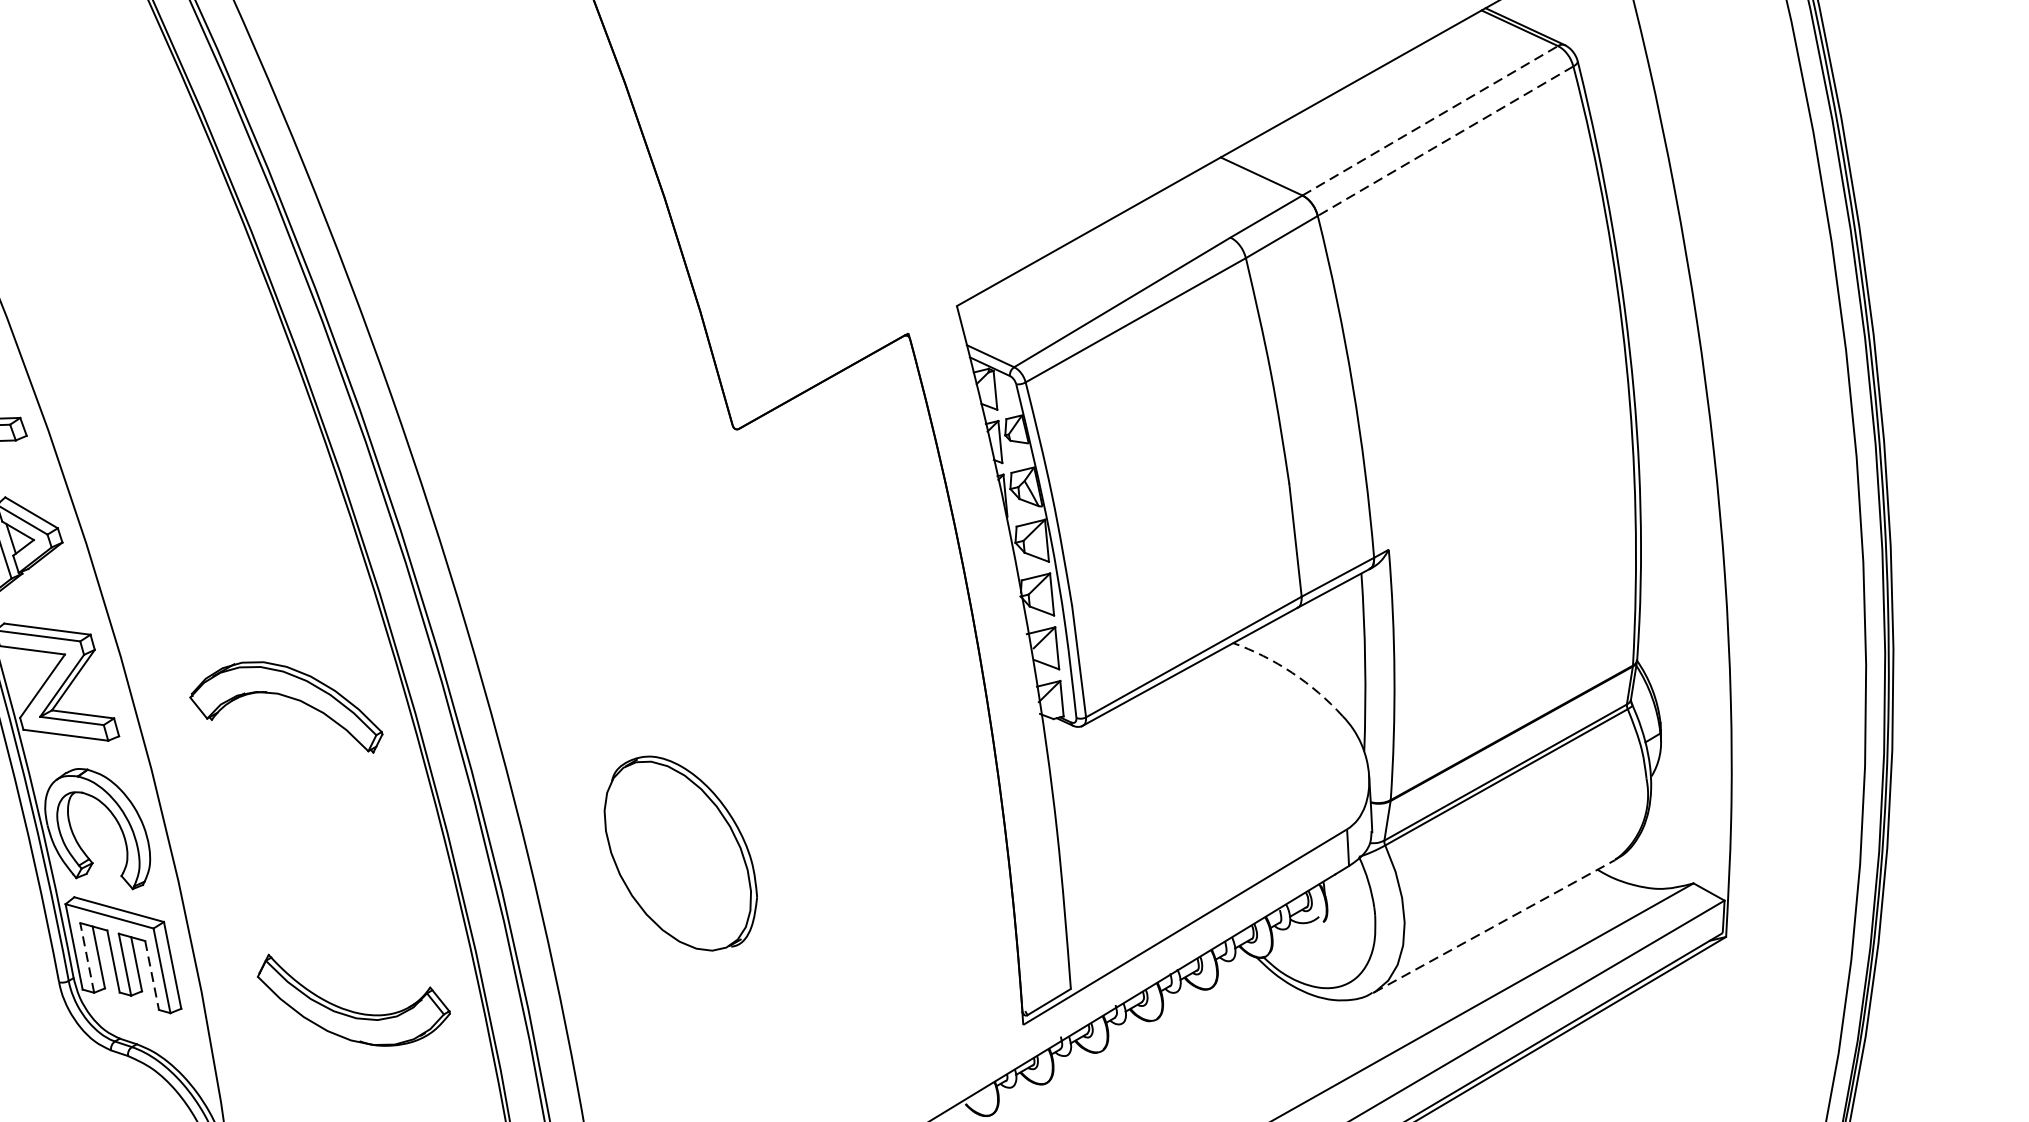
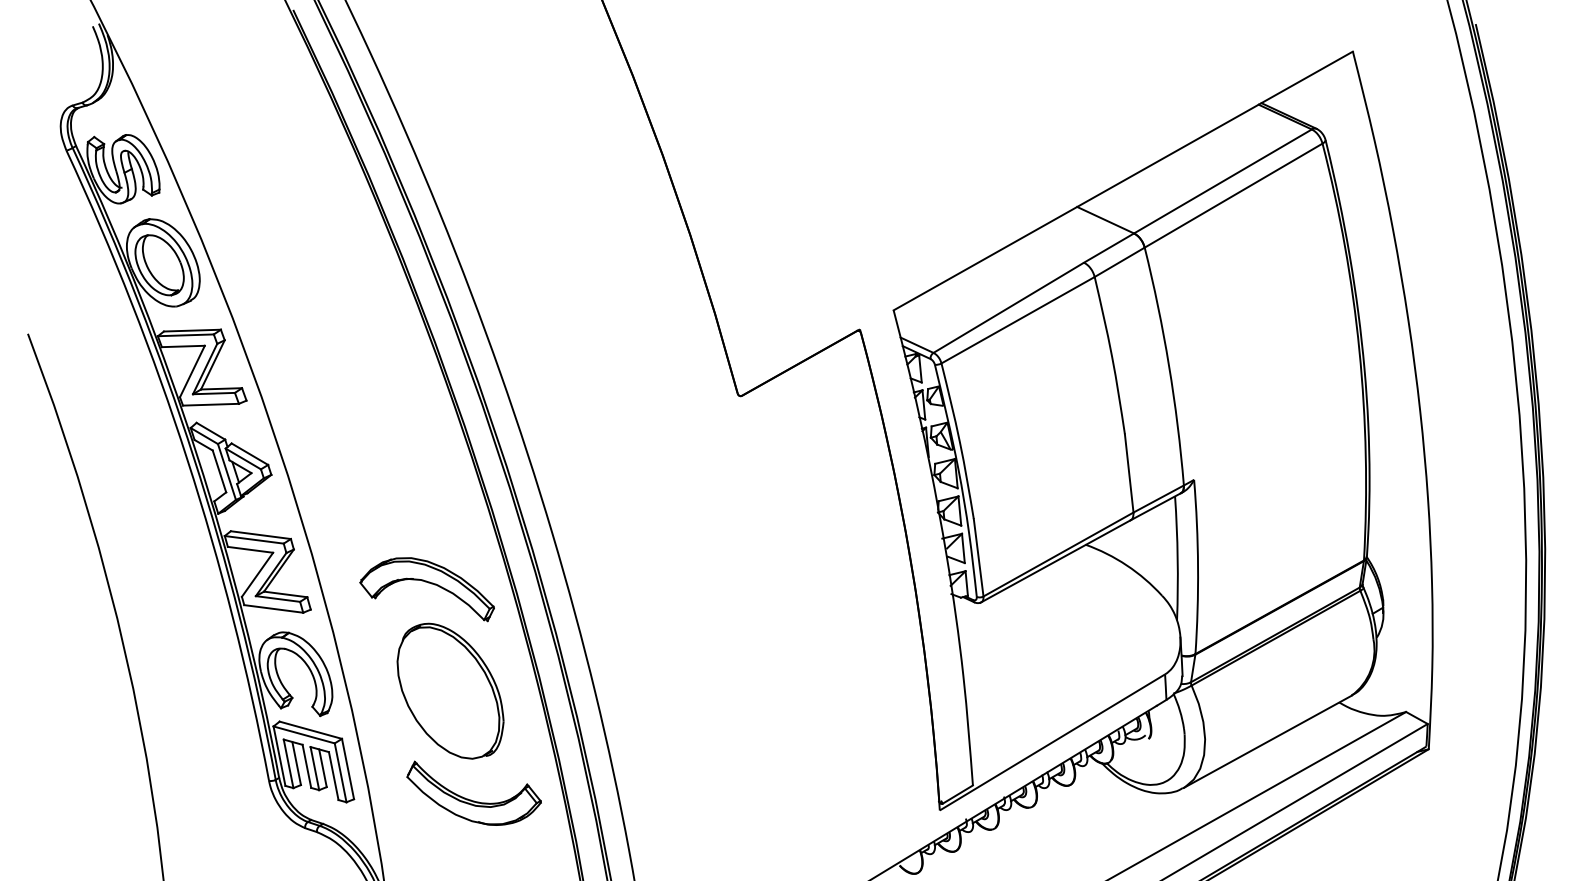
line: (1429, 120) -> (1222, 181), dashed -> solid
line: (1445, 140) -> (1233, 195), dashed -> solid
arc: (1291, 672) -> (1126, 565), dashed -> solid
part: (680, 852) -> (450, 690), moved
line: (1494, 925) -> (1267, 741), dashed -> solid
line: (87, 957) -> (288, 763), dashed -> solid
line: (151, 976) -> (333, 776), dashed -> solid

